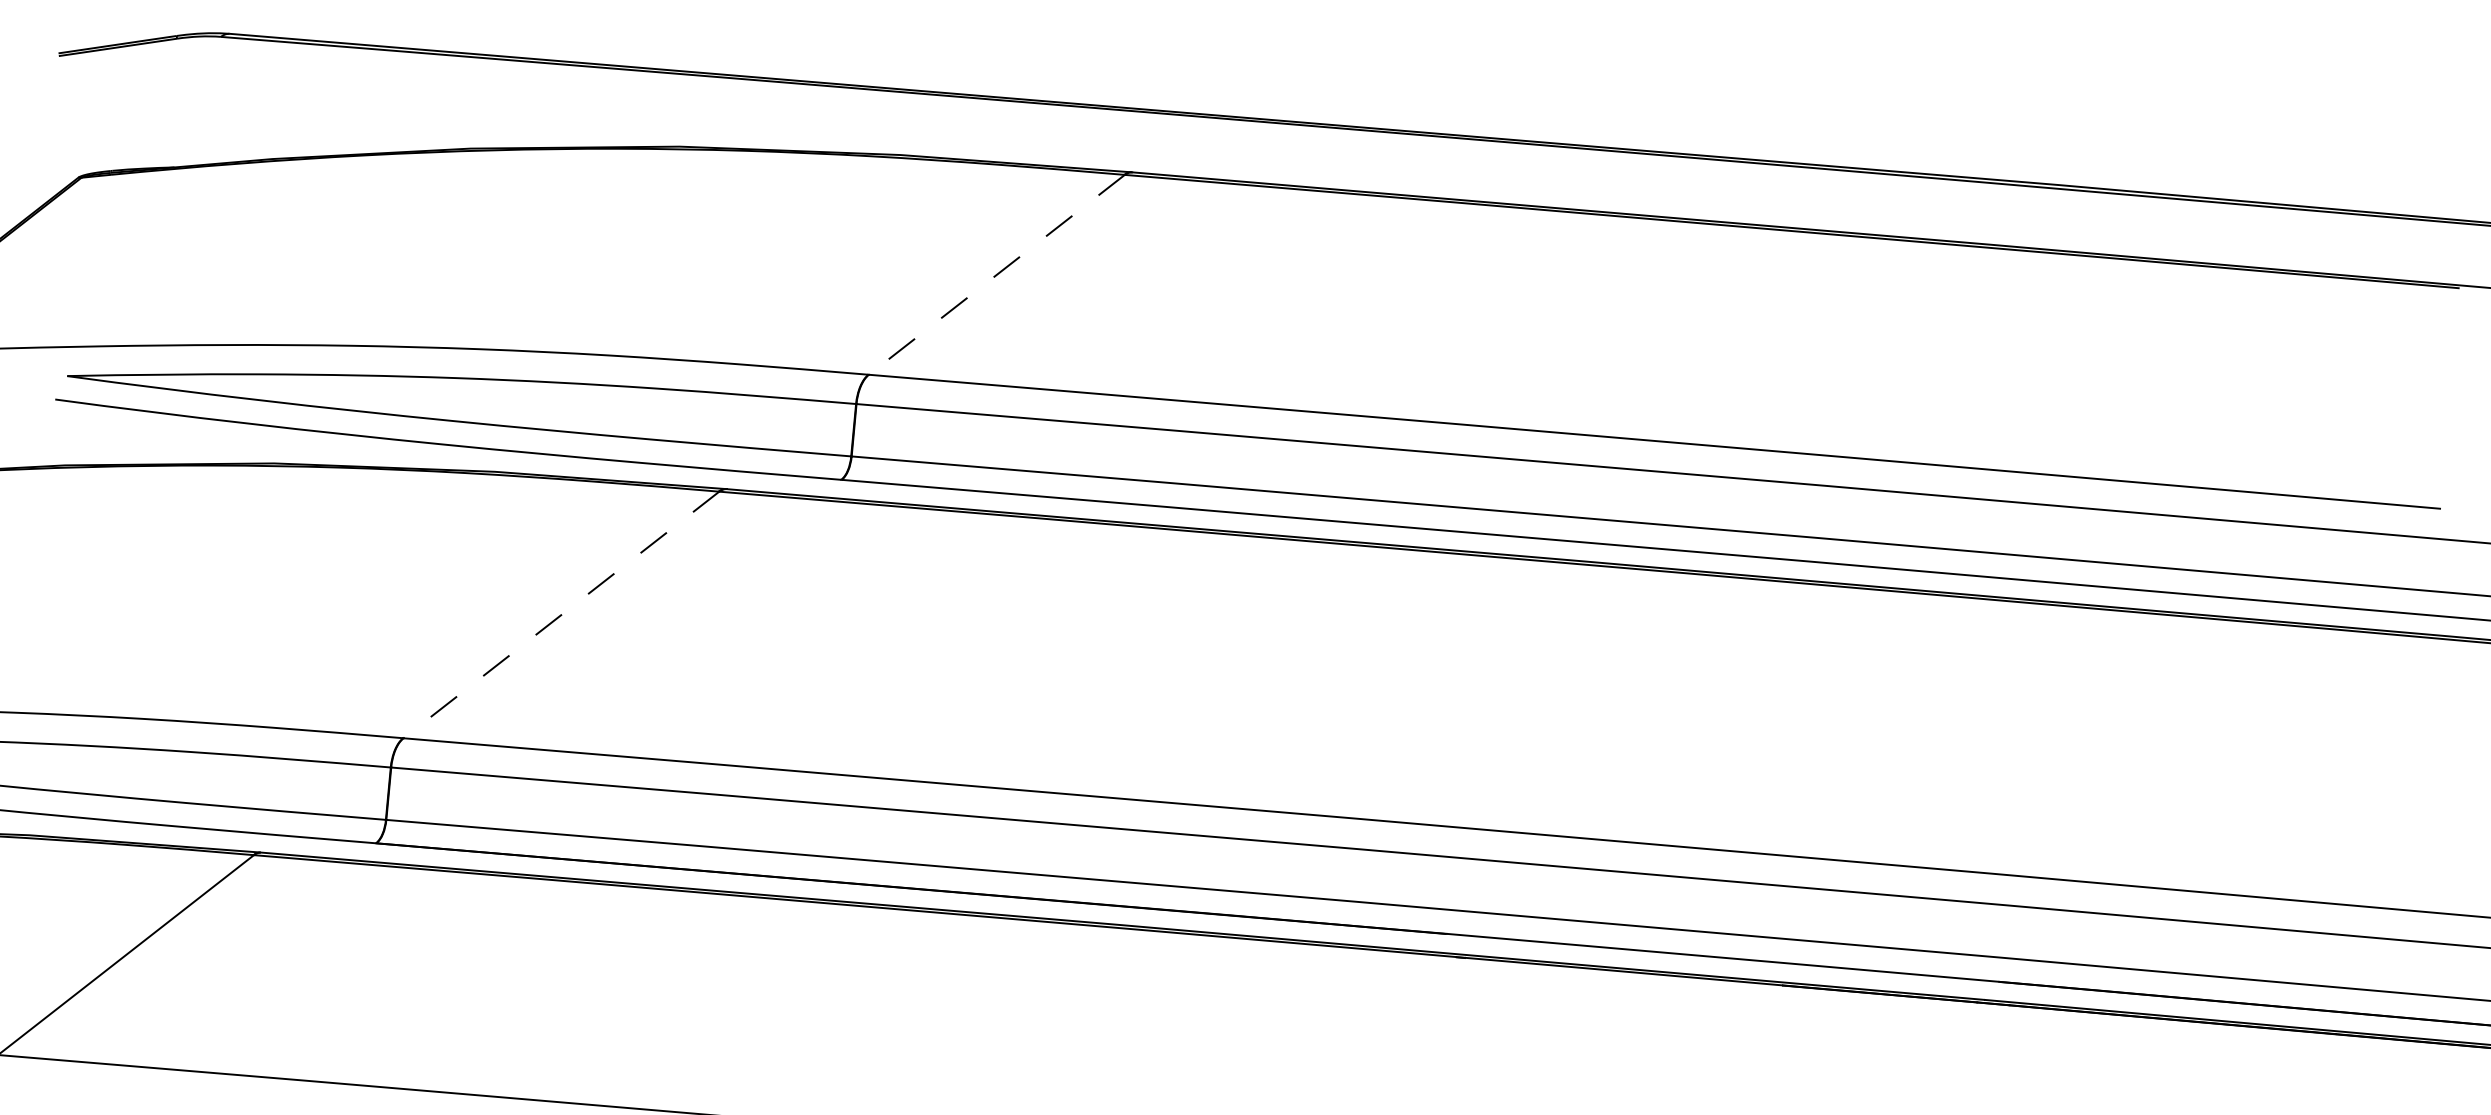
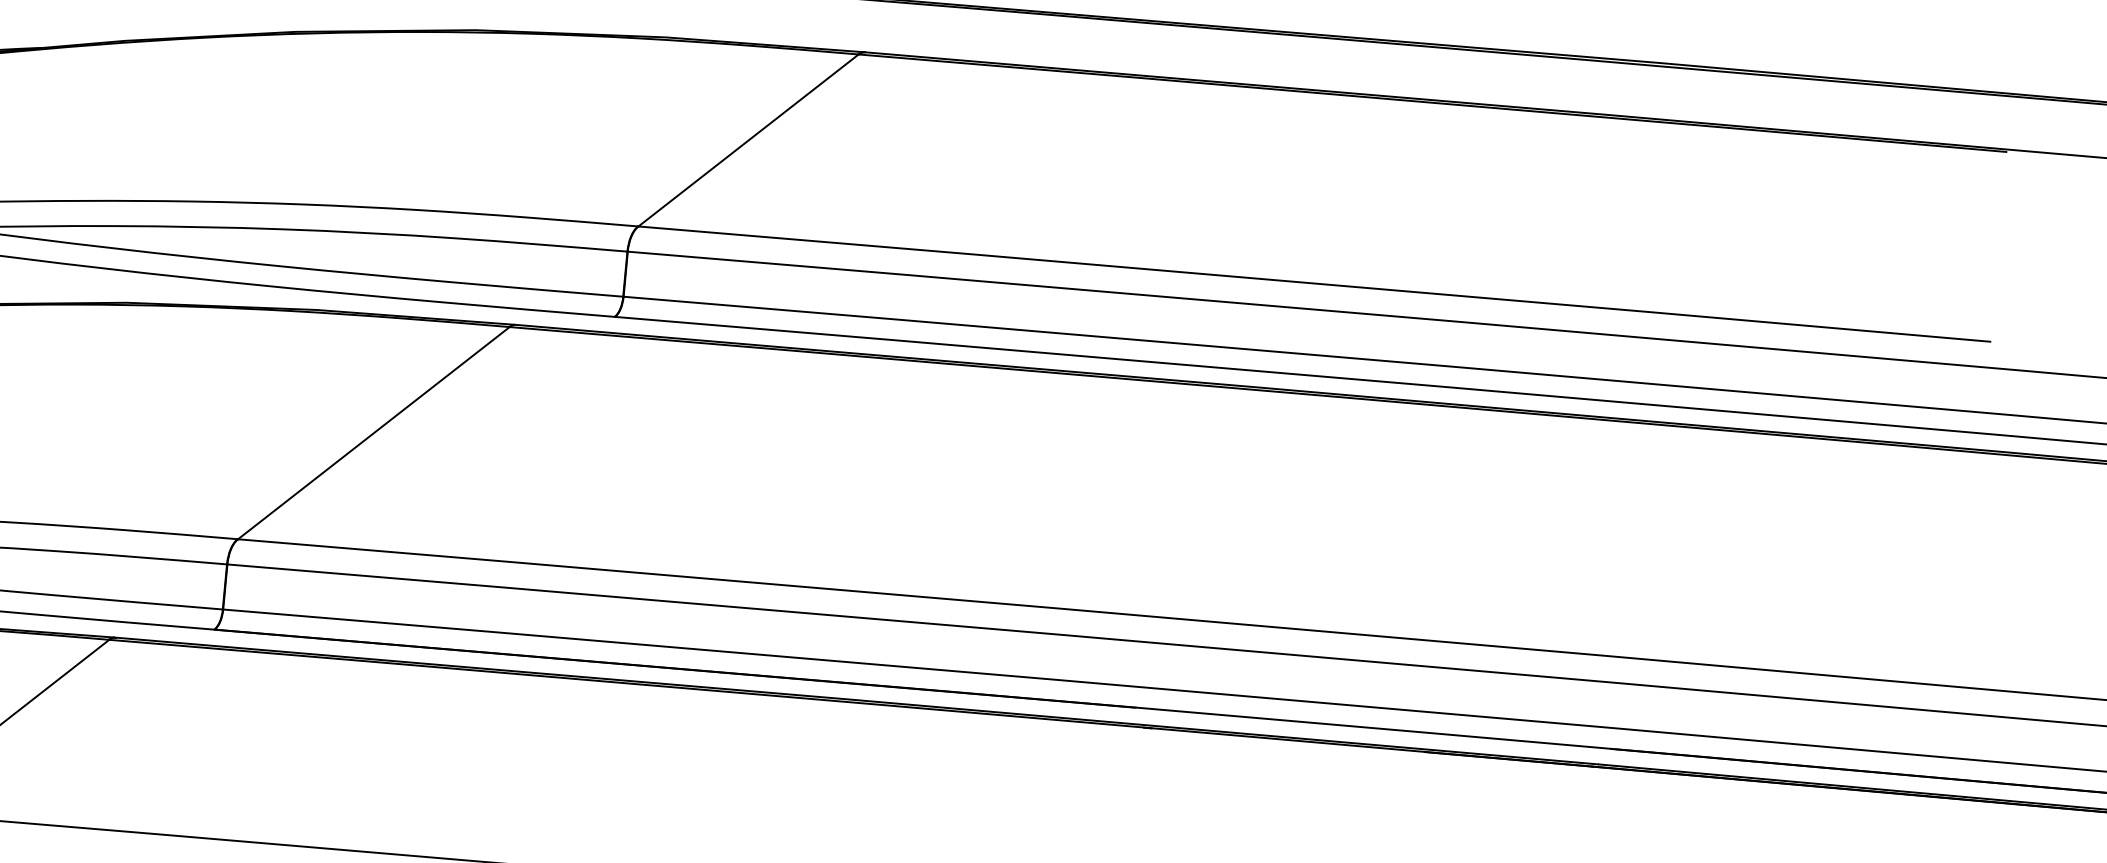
line: (996, 275) -> (748, 141), dashed -> solid
line: (561, 615) -> (373, 433), dashed -> solid

